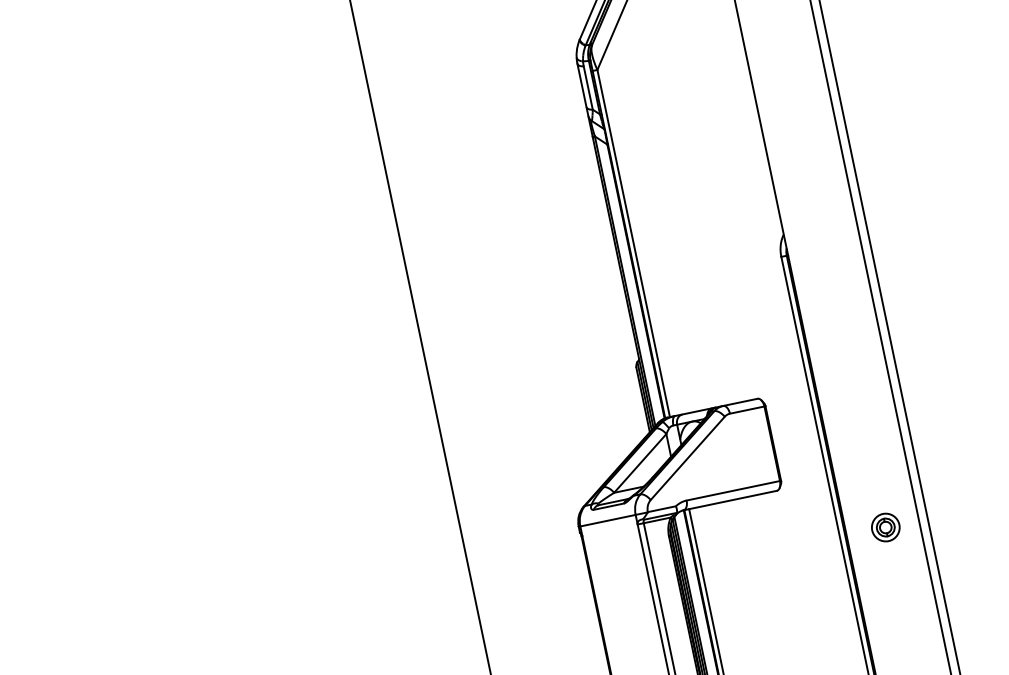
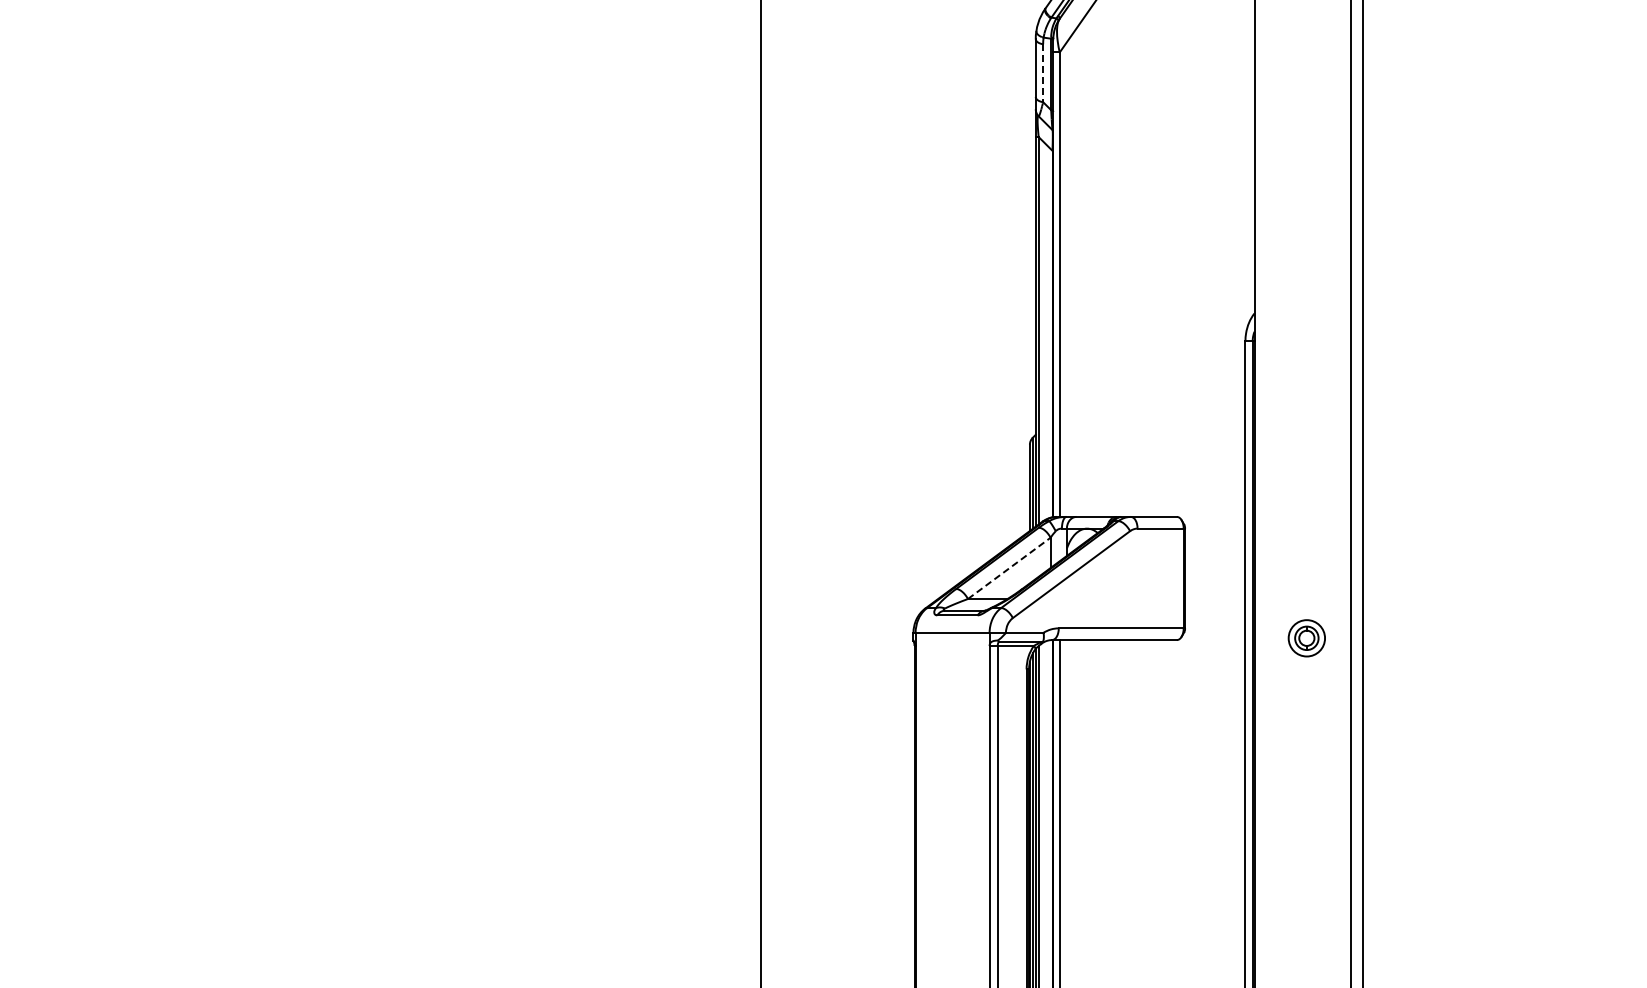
line: (588, 88) -> (1043, 73), solid -> dashed
line: (640, 463) -> (1009, 568), solid -> dashed
part: (885, 527) -> (1306, 638), moved

